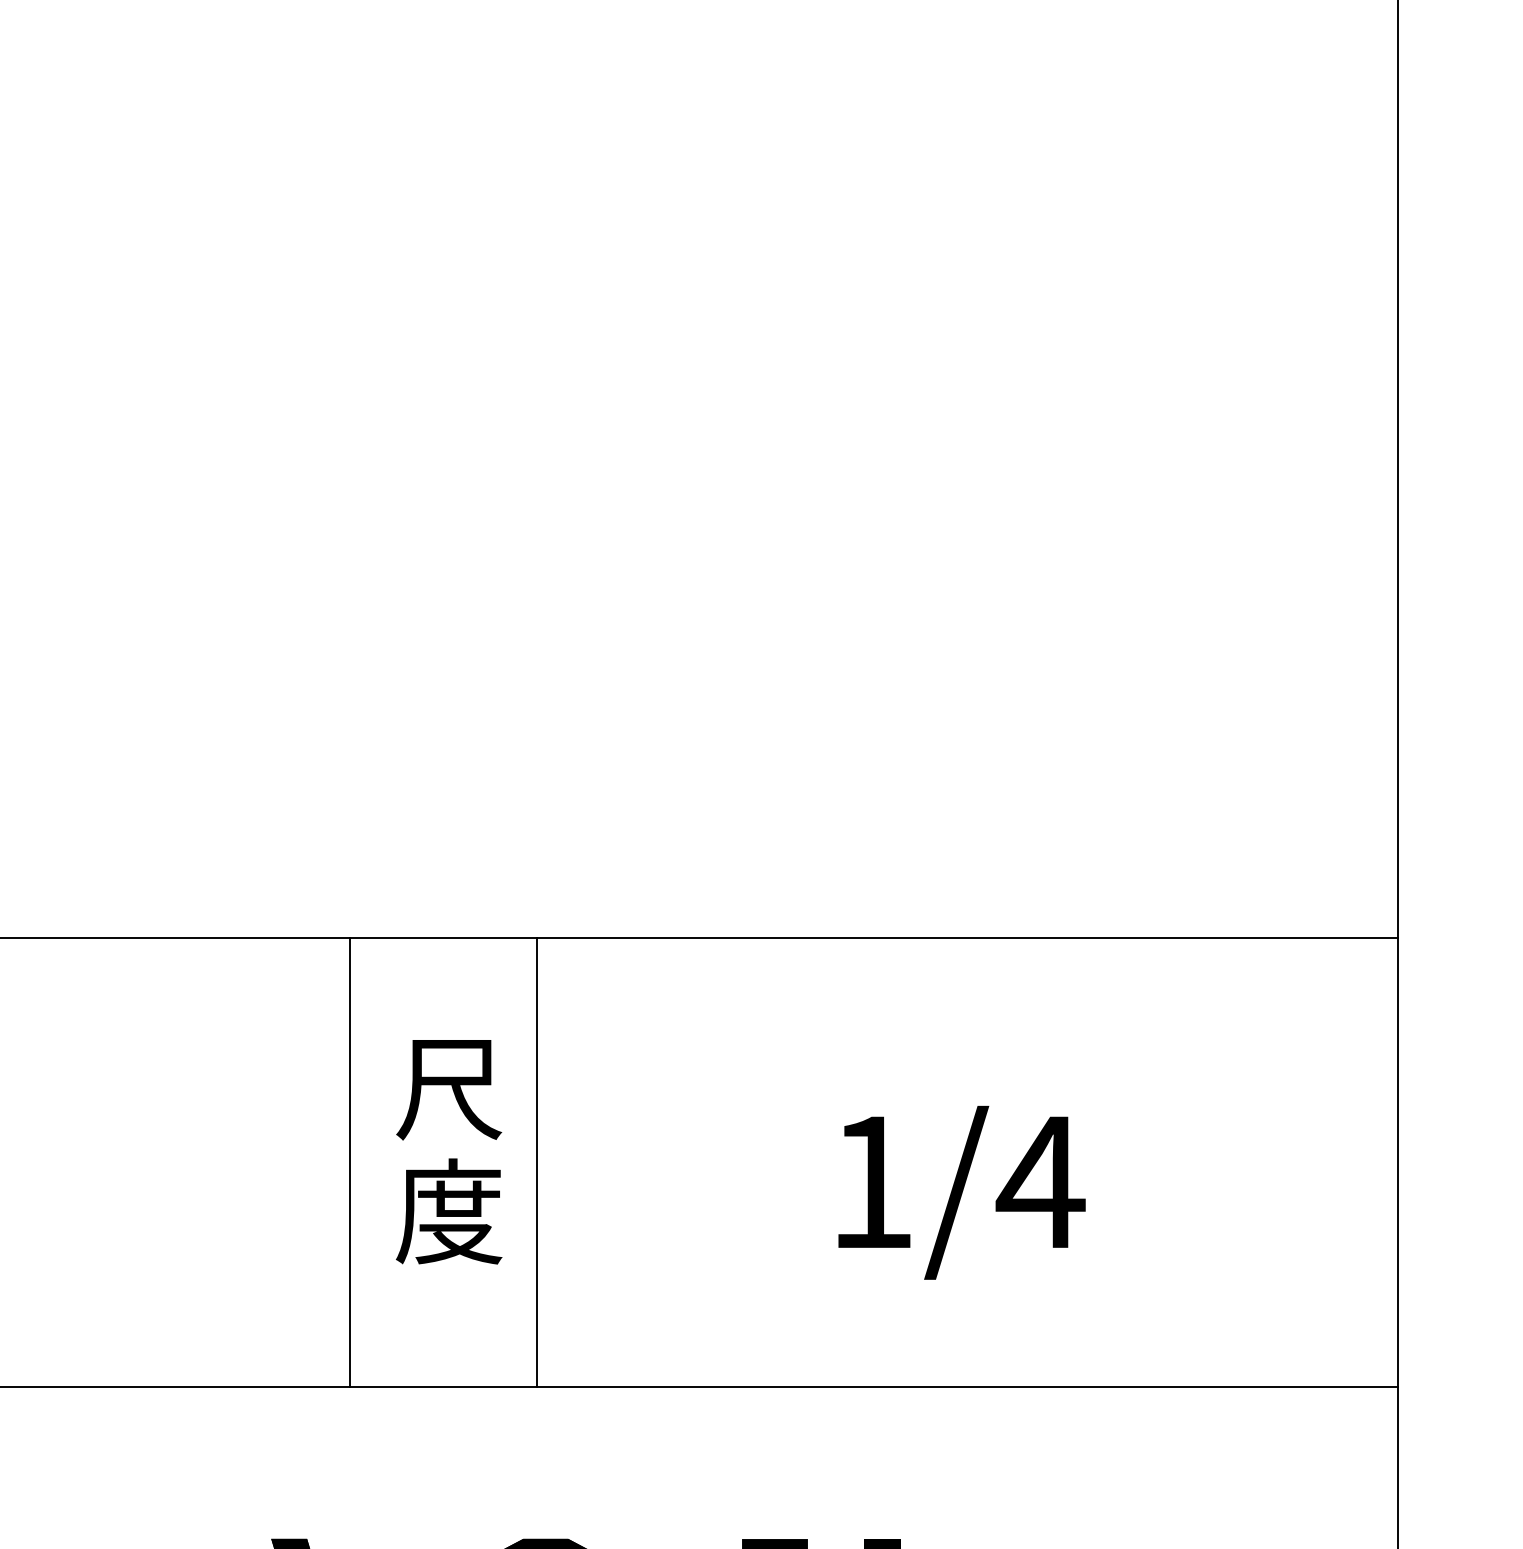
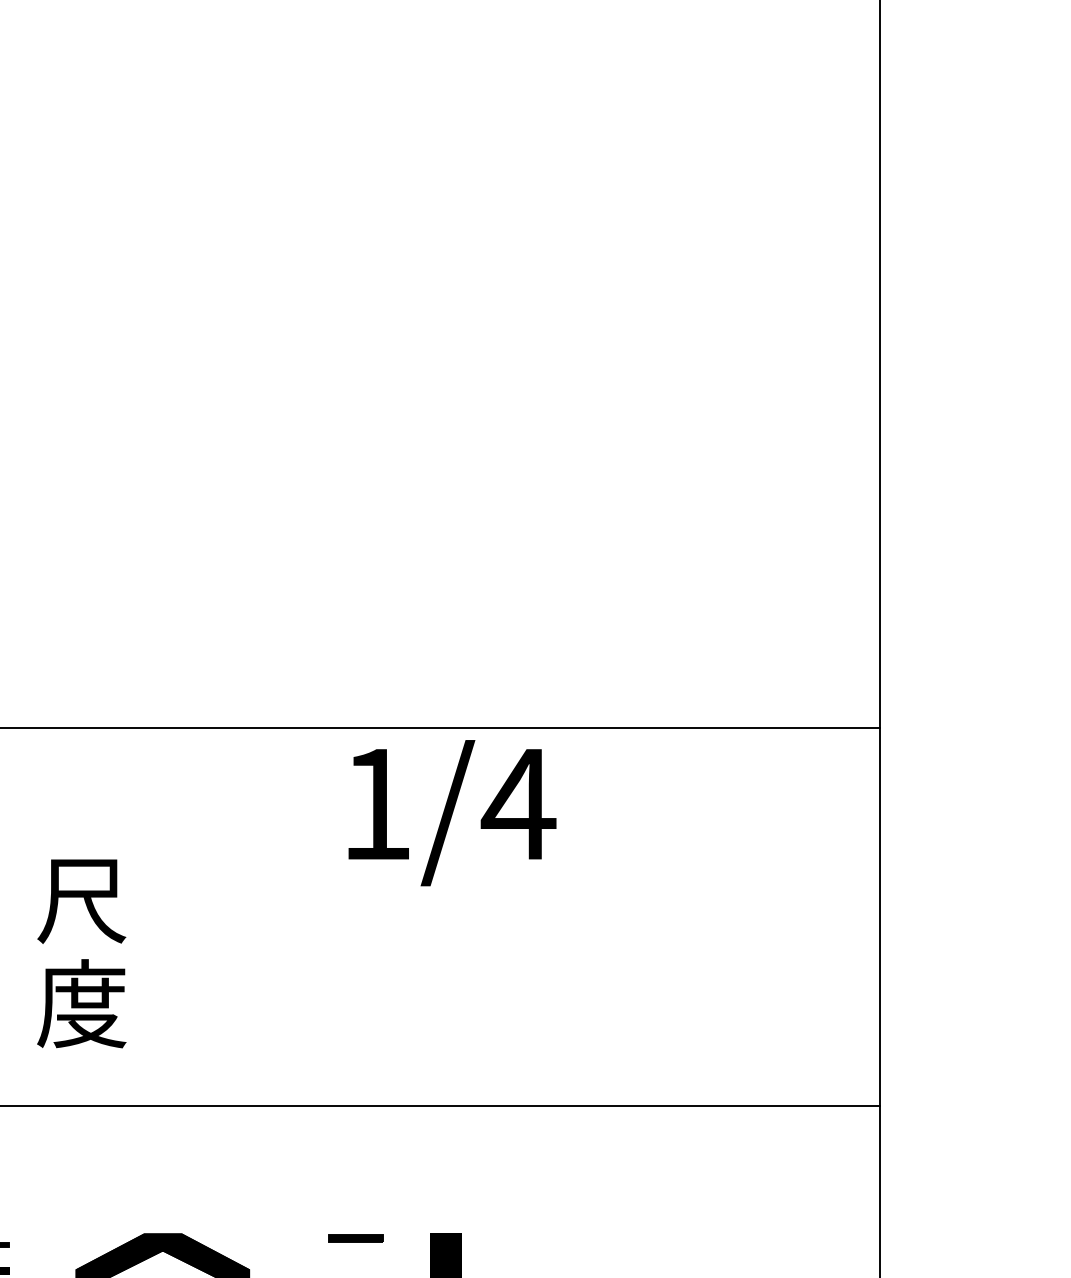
text: (449, 1152) -> (82, 954), moved
line: (536, 1161) -> (155, 916), removed
text: (961, 1192) -> (452, 812), moved

